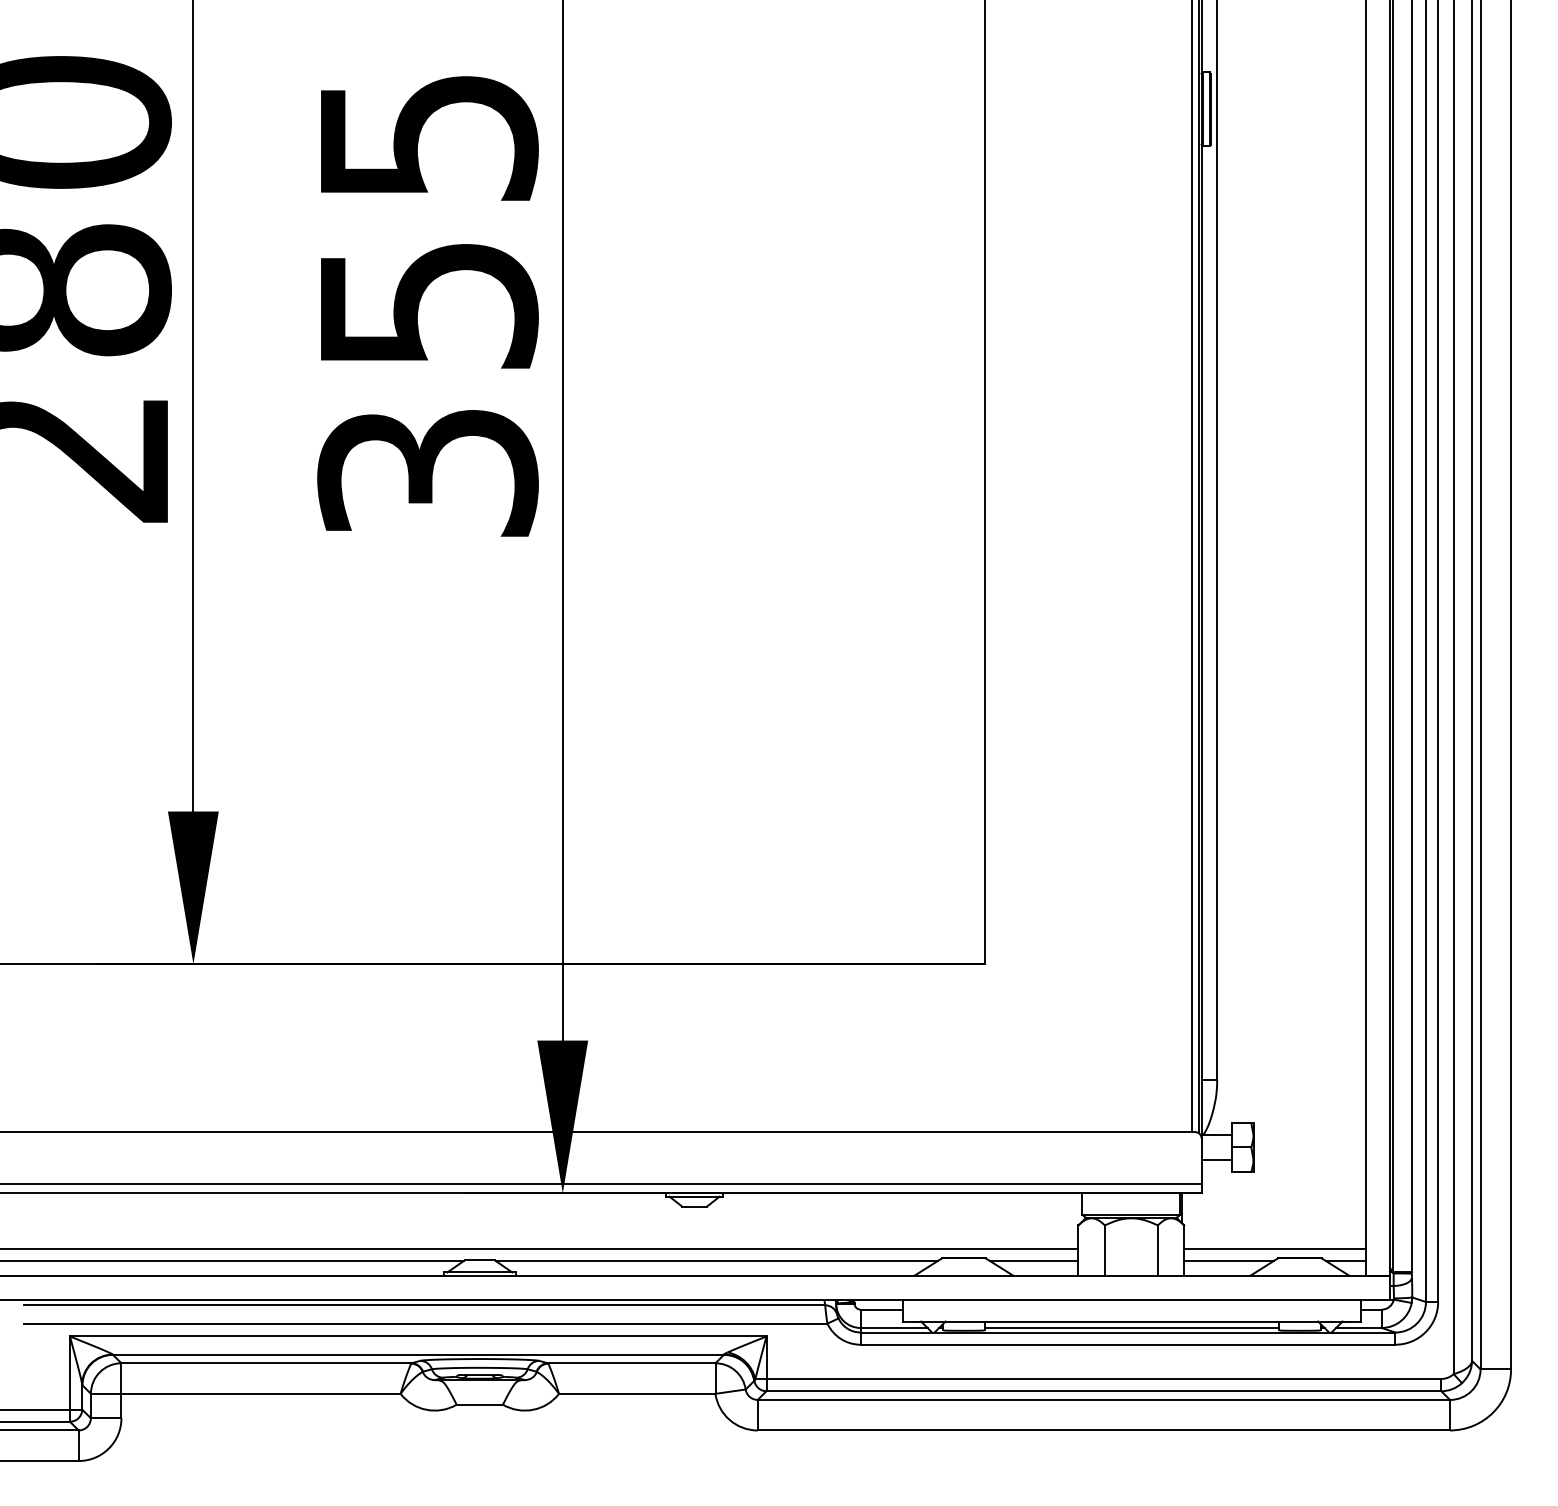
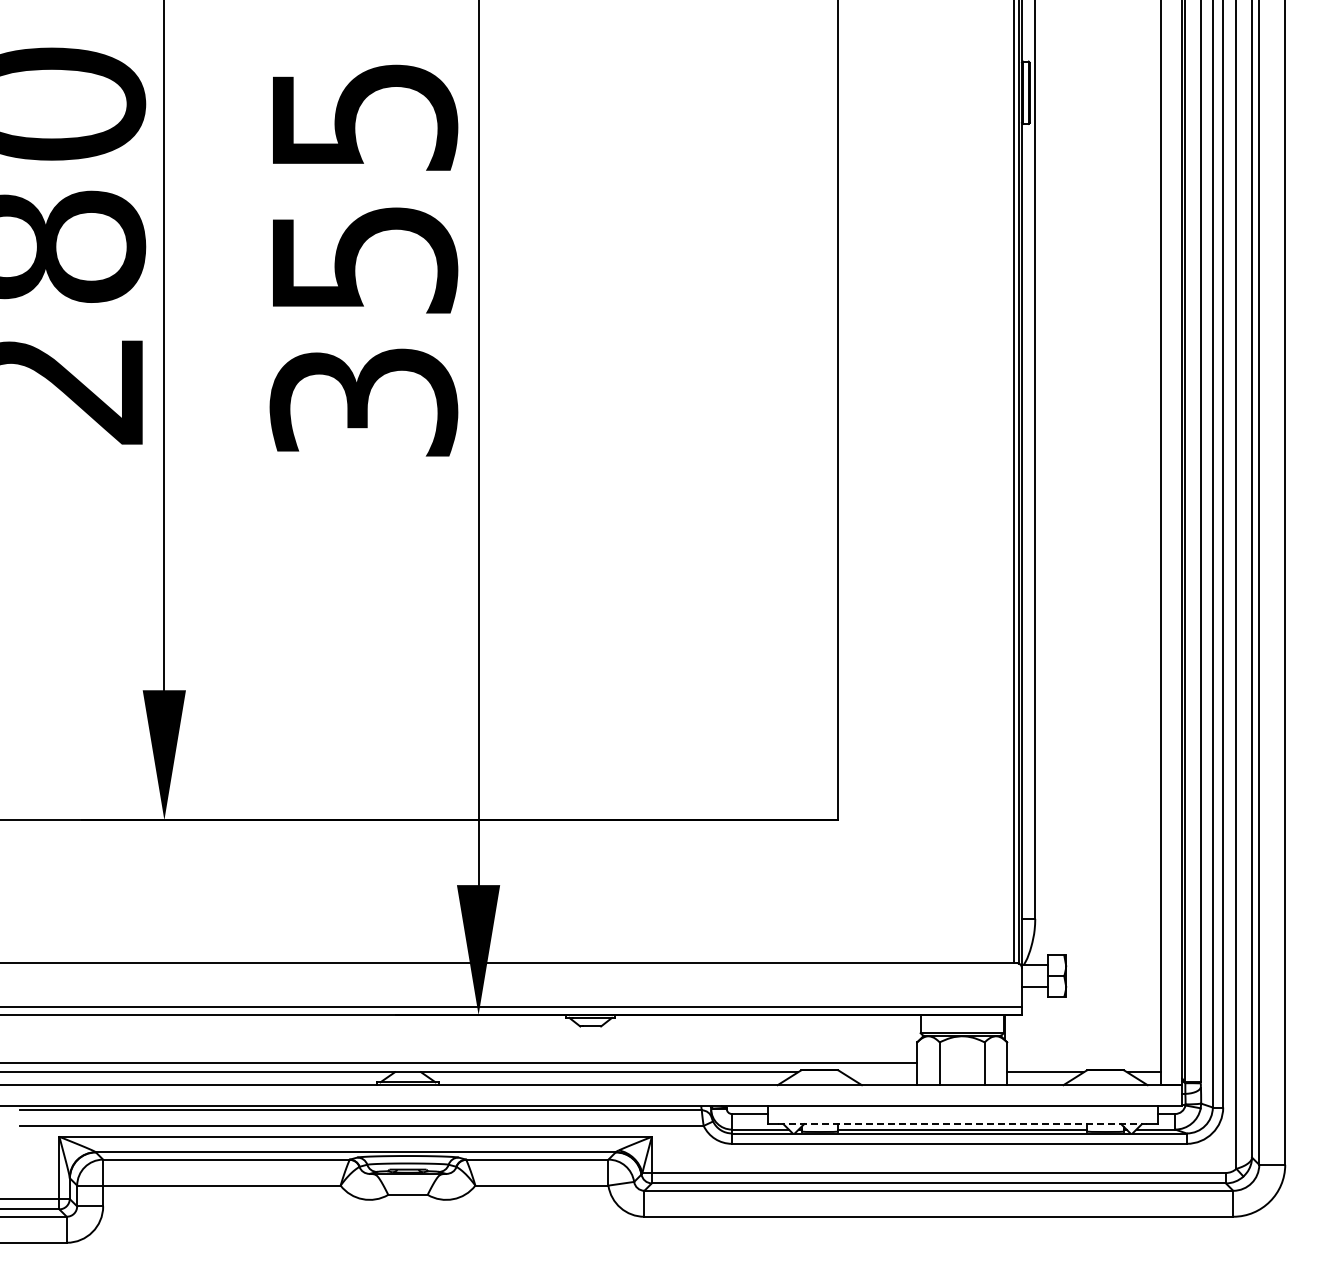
line: (1275, 1249) -> (1084, 1062), removed
line: (1034, 1260) -> (879, 1072), removed
line: (1132, 1321) -> (963, 1124), solid -> dashed

